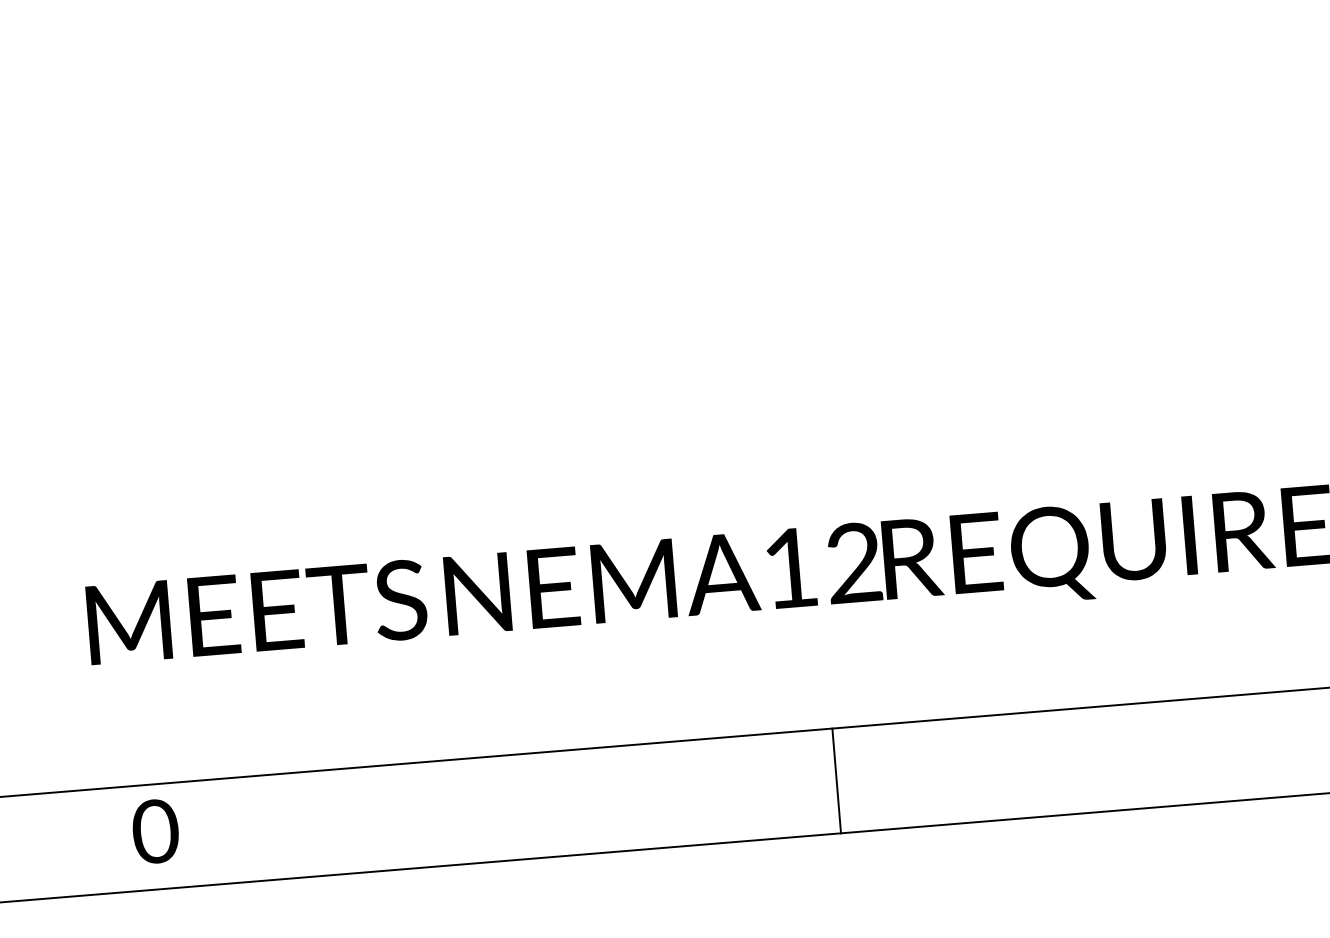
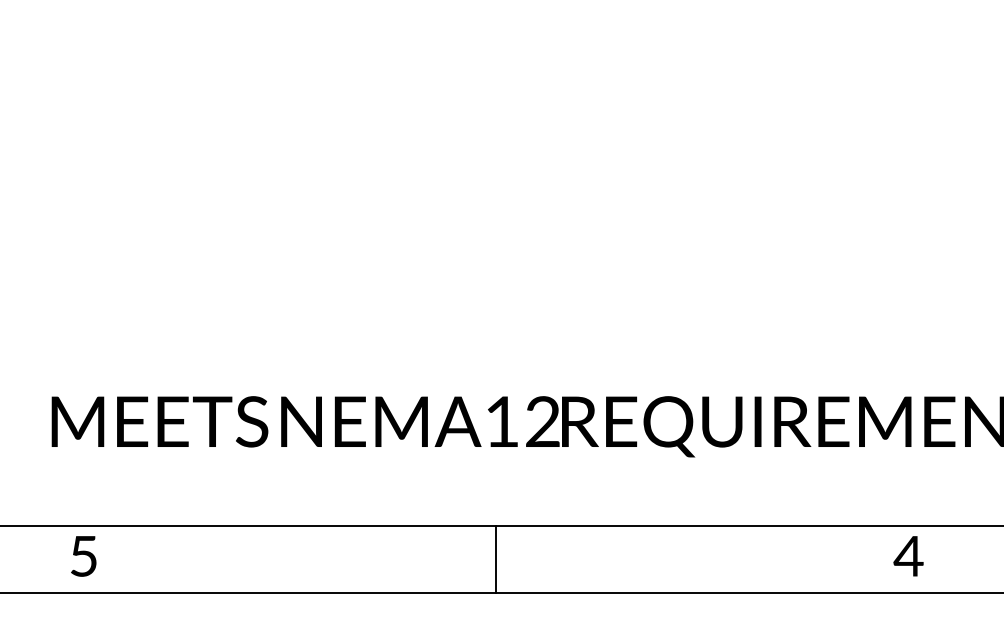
line: (836, 780) -> (496, 559), moved
text: (154, 830) -> (83, 555), 0 -> 5

